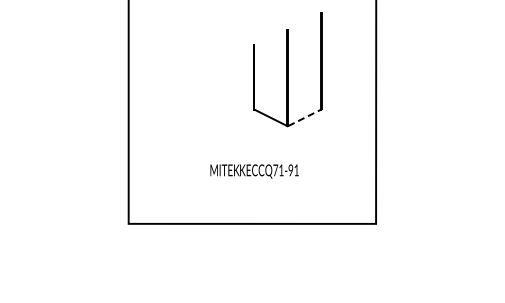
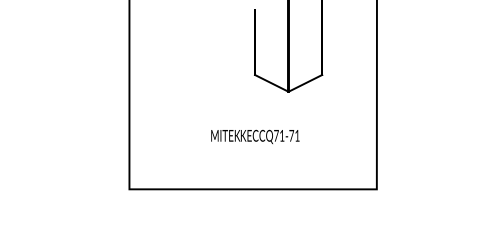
line: (305, 117) -> (306, 82), dashed -> solid
text: (290, 169) -> (291, 134), KECCQ71-91 -> KECCQ71-71

